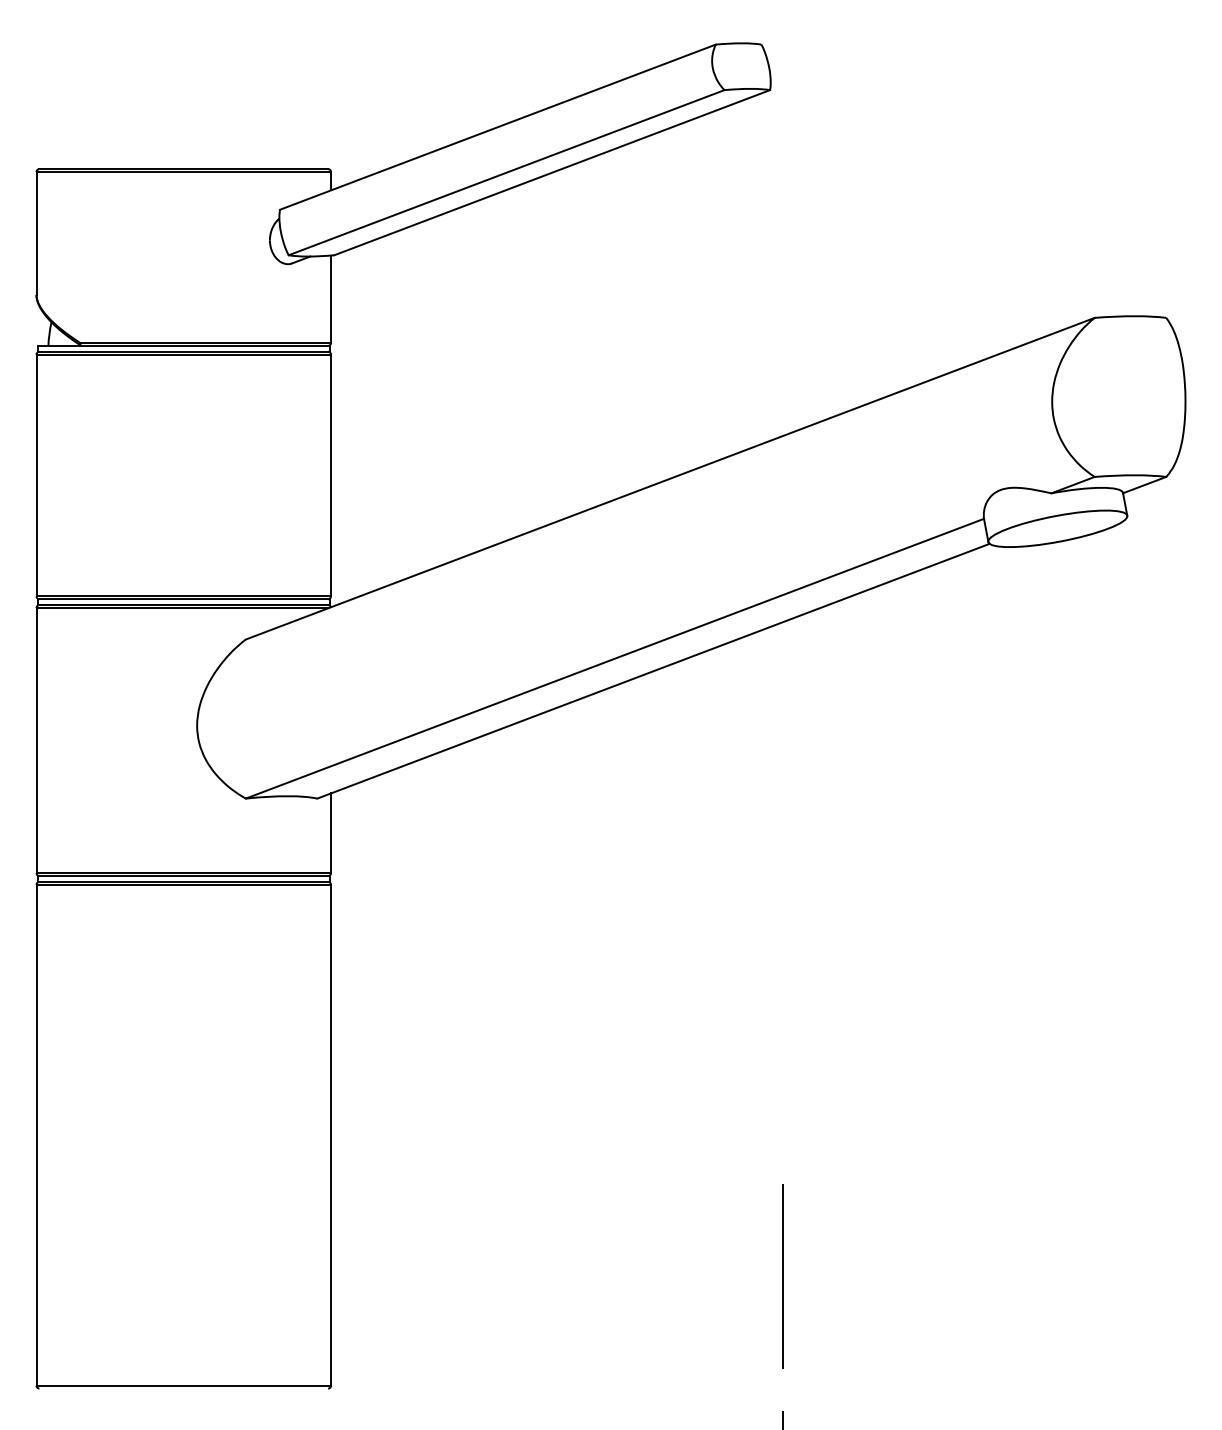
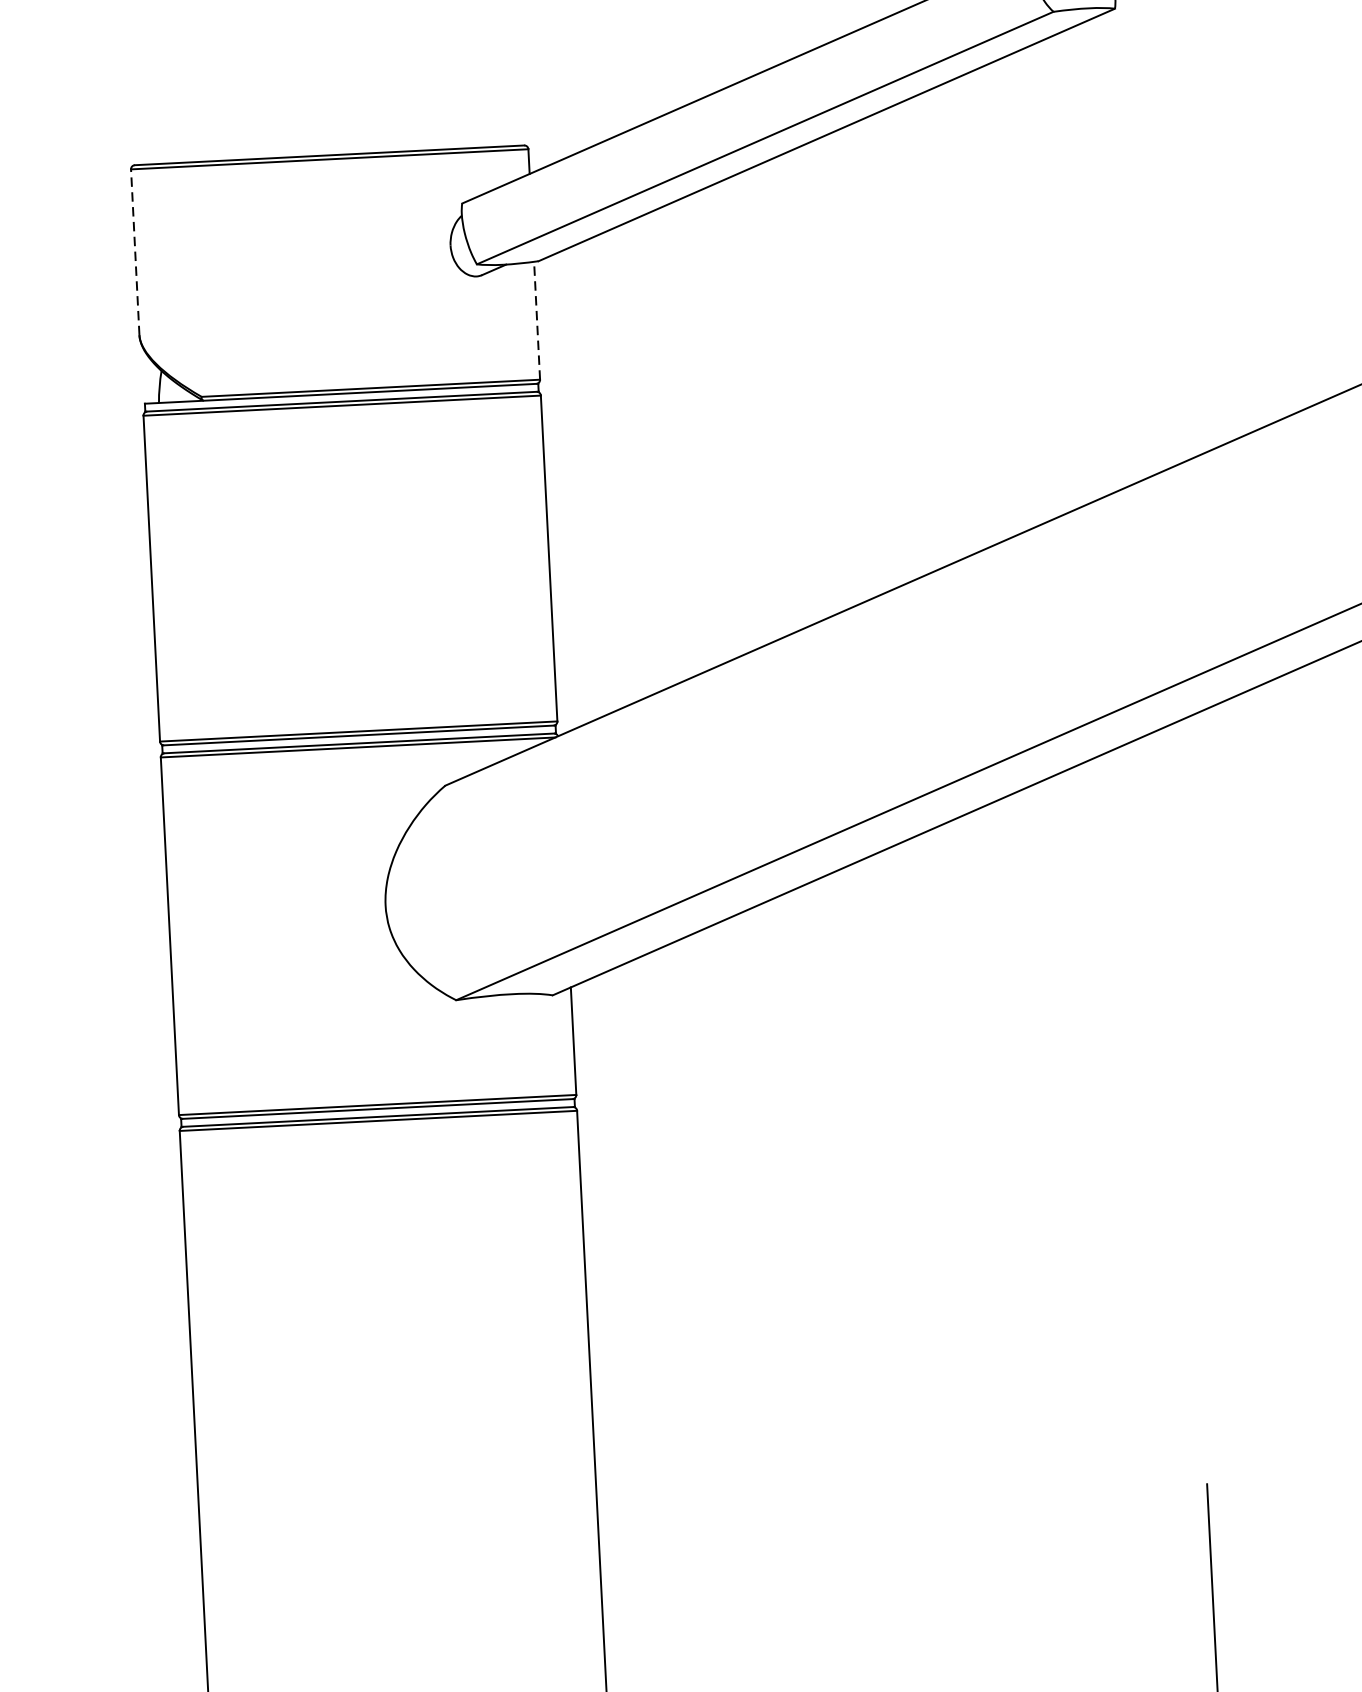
line: (36, 233) -> (135, 252), solid -> dashed
line: (331, 299) -> (537, 321), solid -> dashed

